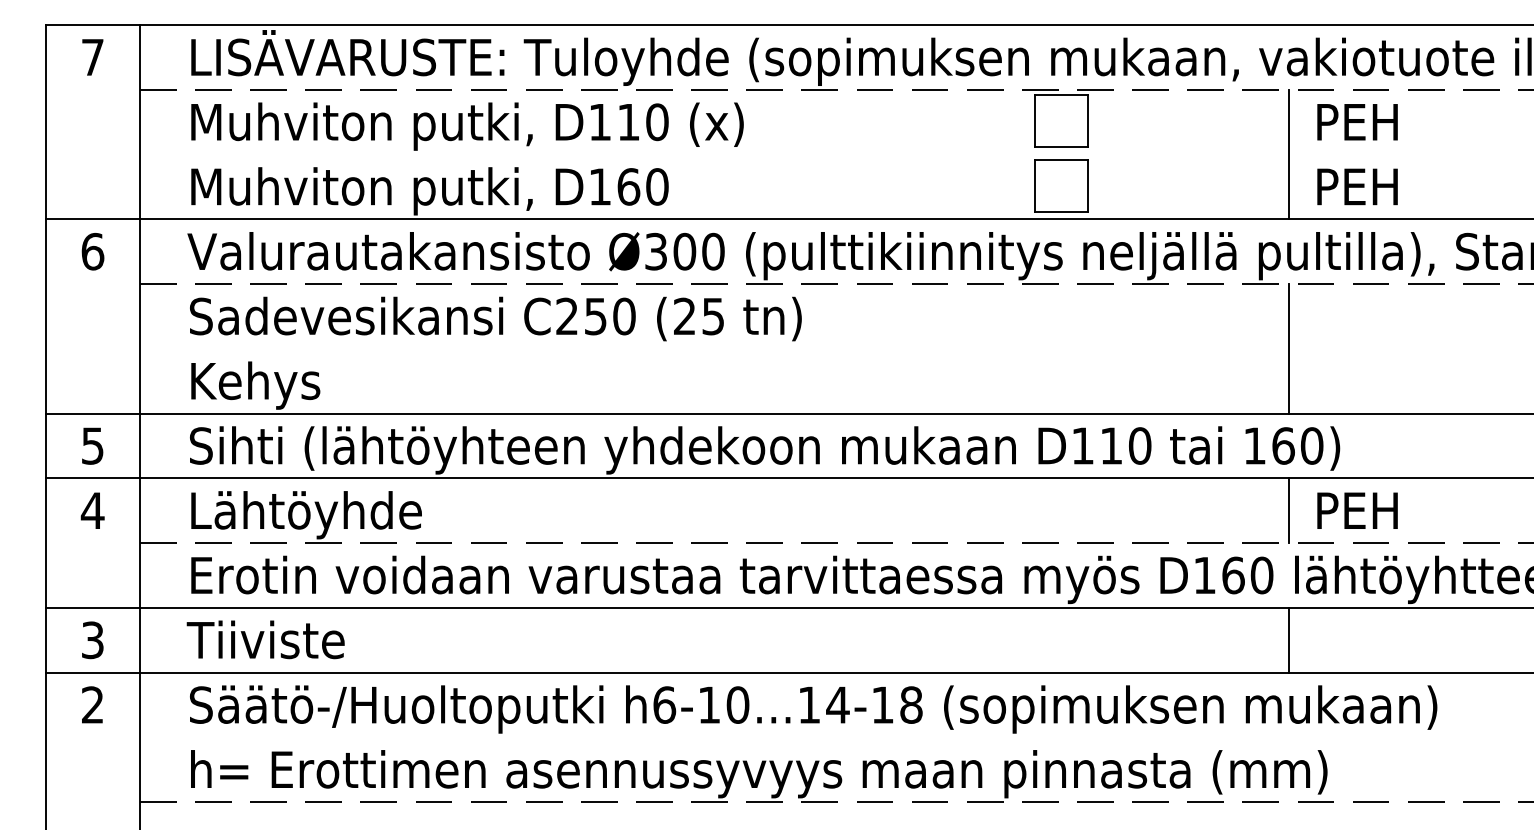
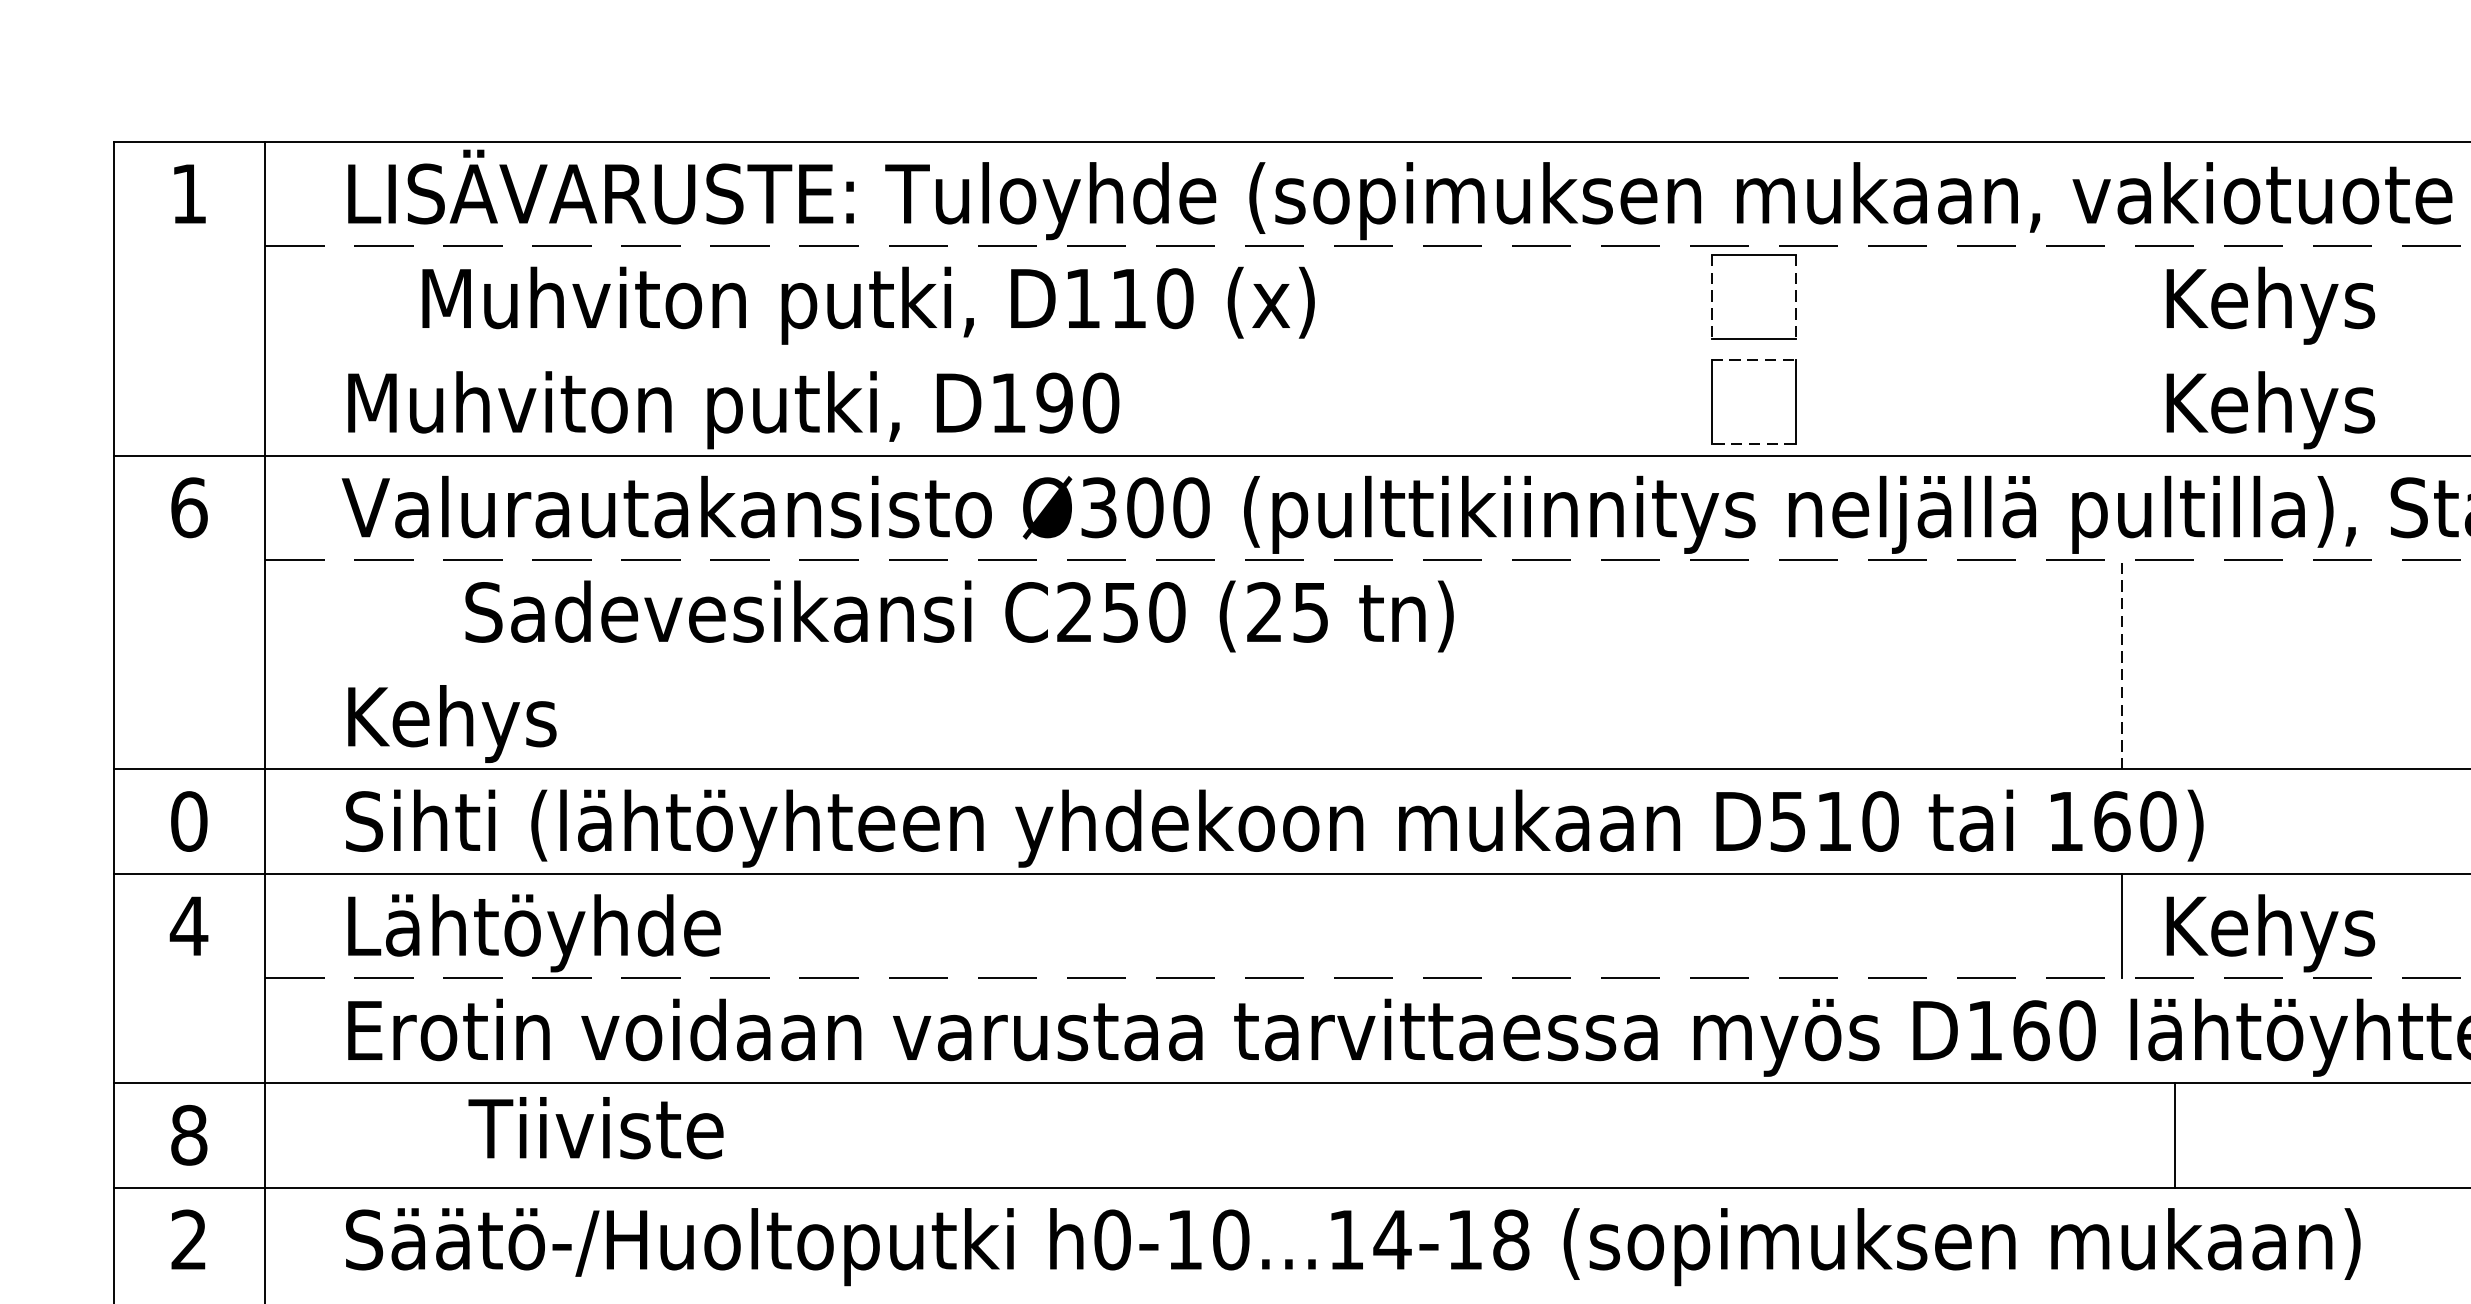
text: (92, 57) -> (188, 194), 7 -> 1
line: (1035, 121) -> (1711, 297), solid -> dashed
line: (1087, 121) -> (1795, 297), solid -> dashed
text: (467, 126) -> (868, 305), moved
text: (1383, 126) -> (2273, 305), PEH -> Kehys
line: (1289, 154) -> (2121, 350), removed
line: (1061, 159) -> (1753, 358), solid -> dashed
text: (628, 186) -> (1054, 402), D160 -> D190
text: (1383, 191) -> (2273, 410), PEH -> Kehys
line: (1060, 212) -> (1751, 444), solid -> dashed
text: (495, 318) -> (958, 615), moved
line: (1289, 348) -> (2121, 664), solid -> dashed
text: (92, 445) -> (188, 820), 5 -> 0
text: (1082, 445) -> (1787, 820), D110 -> D510
text: (1383, 515) -> (2273, 933), PEH -> Kehys
text: (265, 639) -> (595, 1127), moved
line: (1289, 639) -> (2175, 1134), moved
text: (92, 640) -> (188, 1135), 3 -> 8
text: (664, 704) -> (1112, 1238), h6-10...14-18 -> h0-10...14-18

